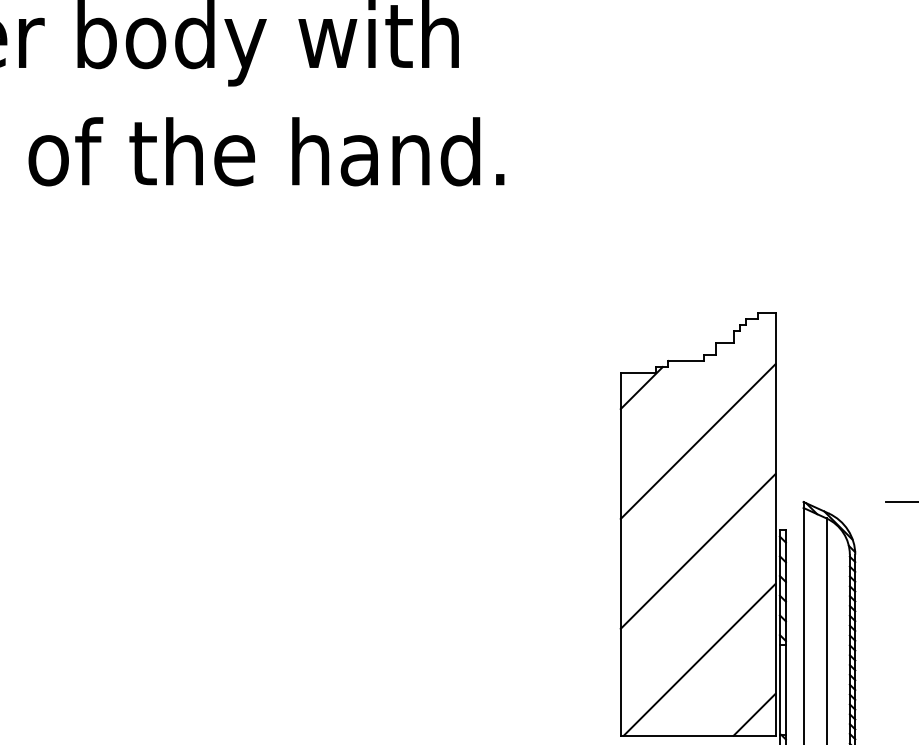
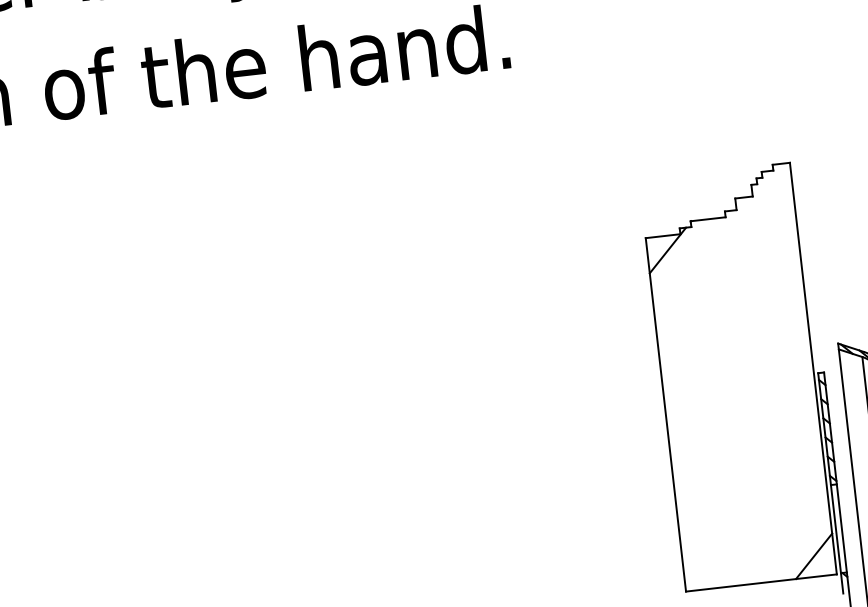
line: (697, 441) -> (728, 296), removed
line: (697, 551) -> (740, 403), removed
line: (699, 659) -> (754, 508), removed

